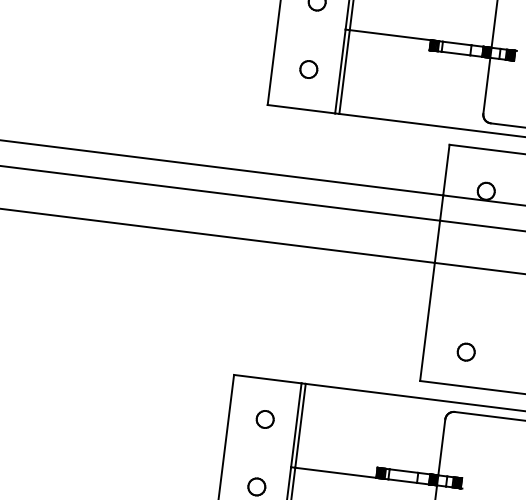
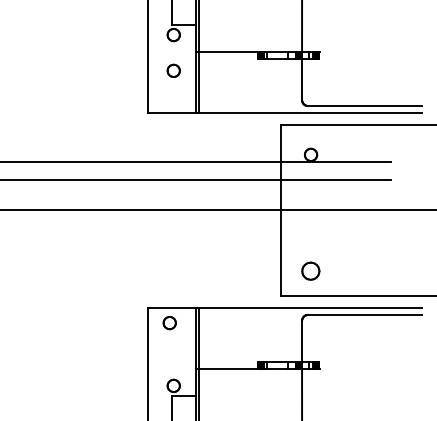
part: (308, 68) -> (173, 70), moved
part: (466, 352) -> (311, 271), size x1.4
part: (264, 420) -> (169, 323), moved

